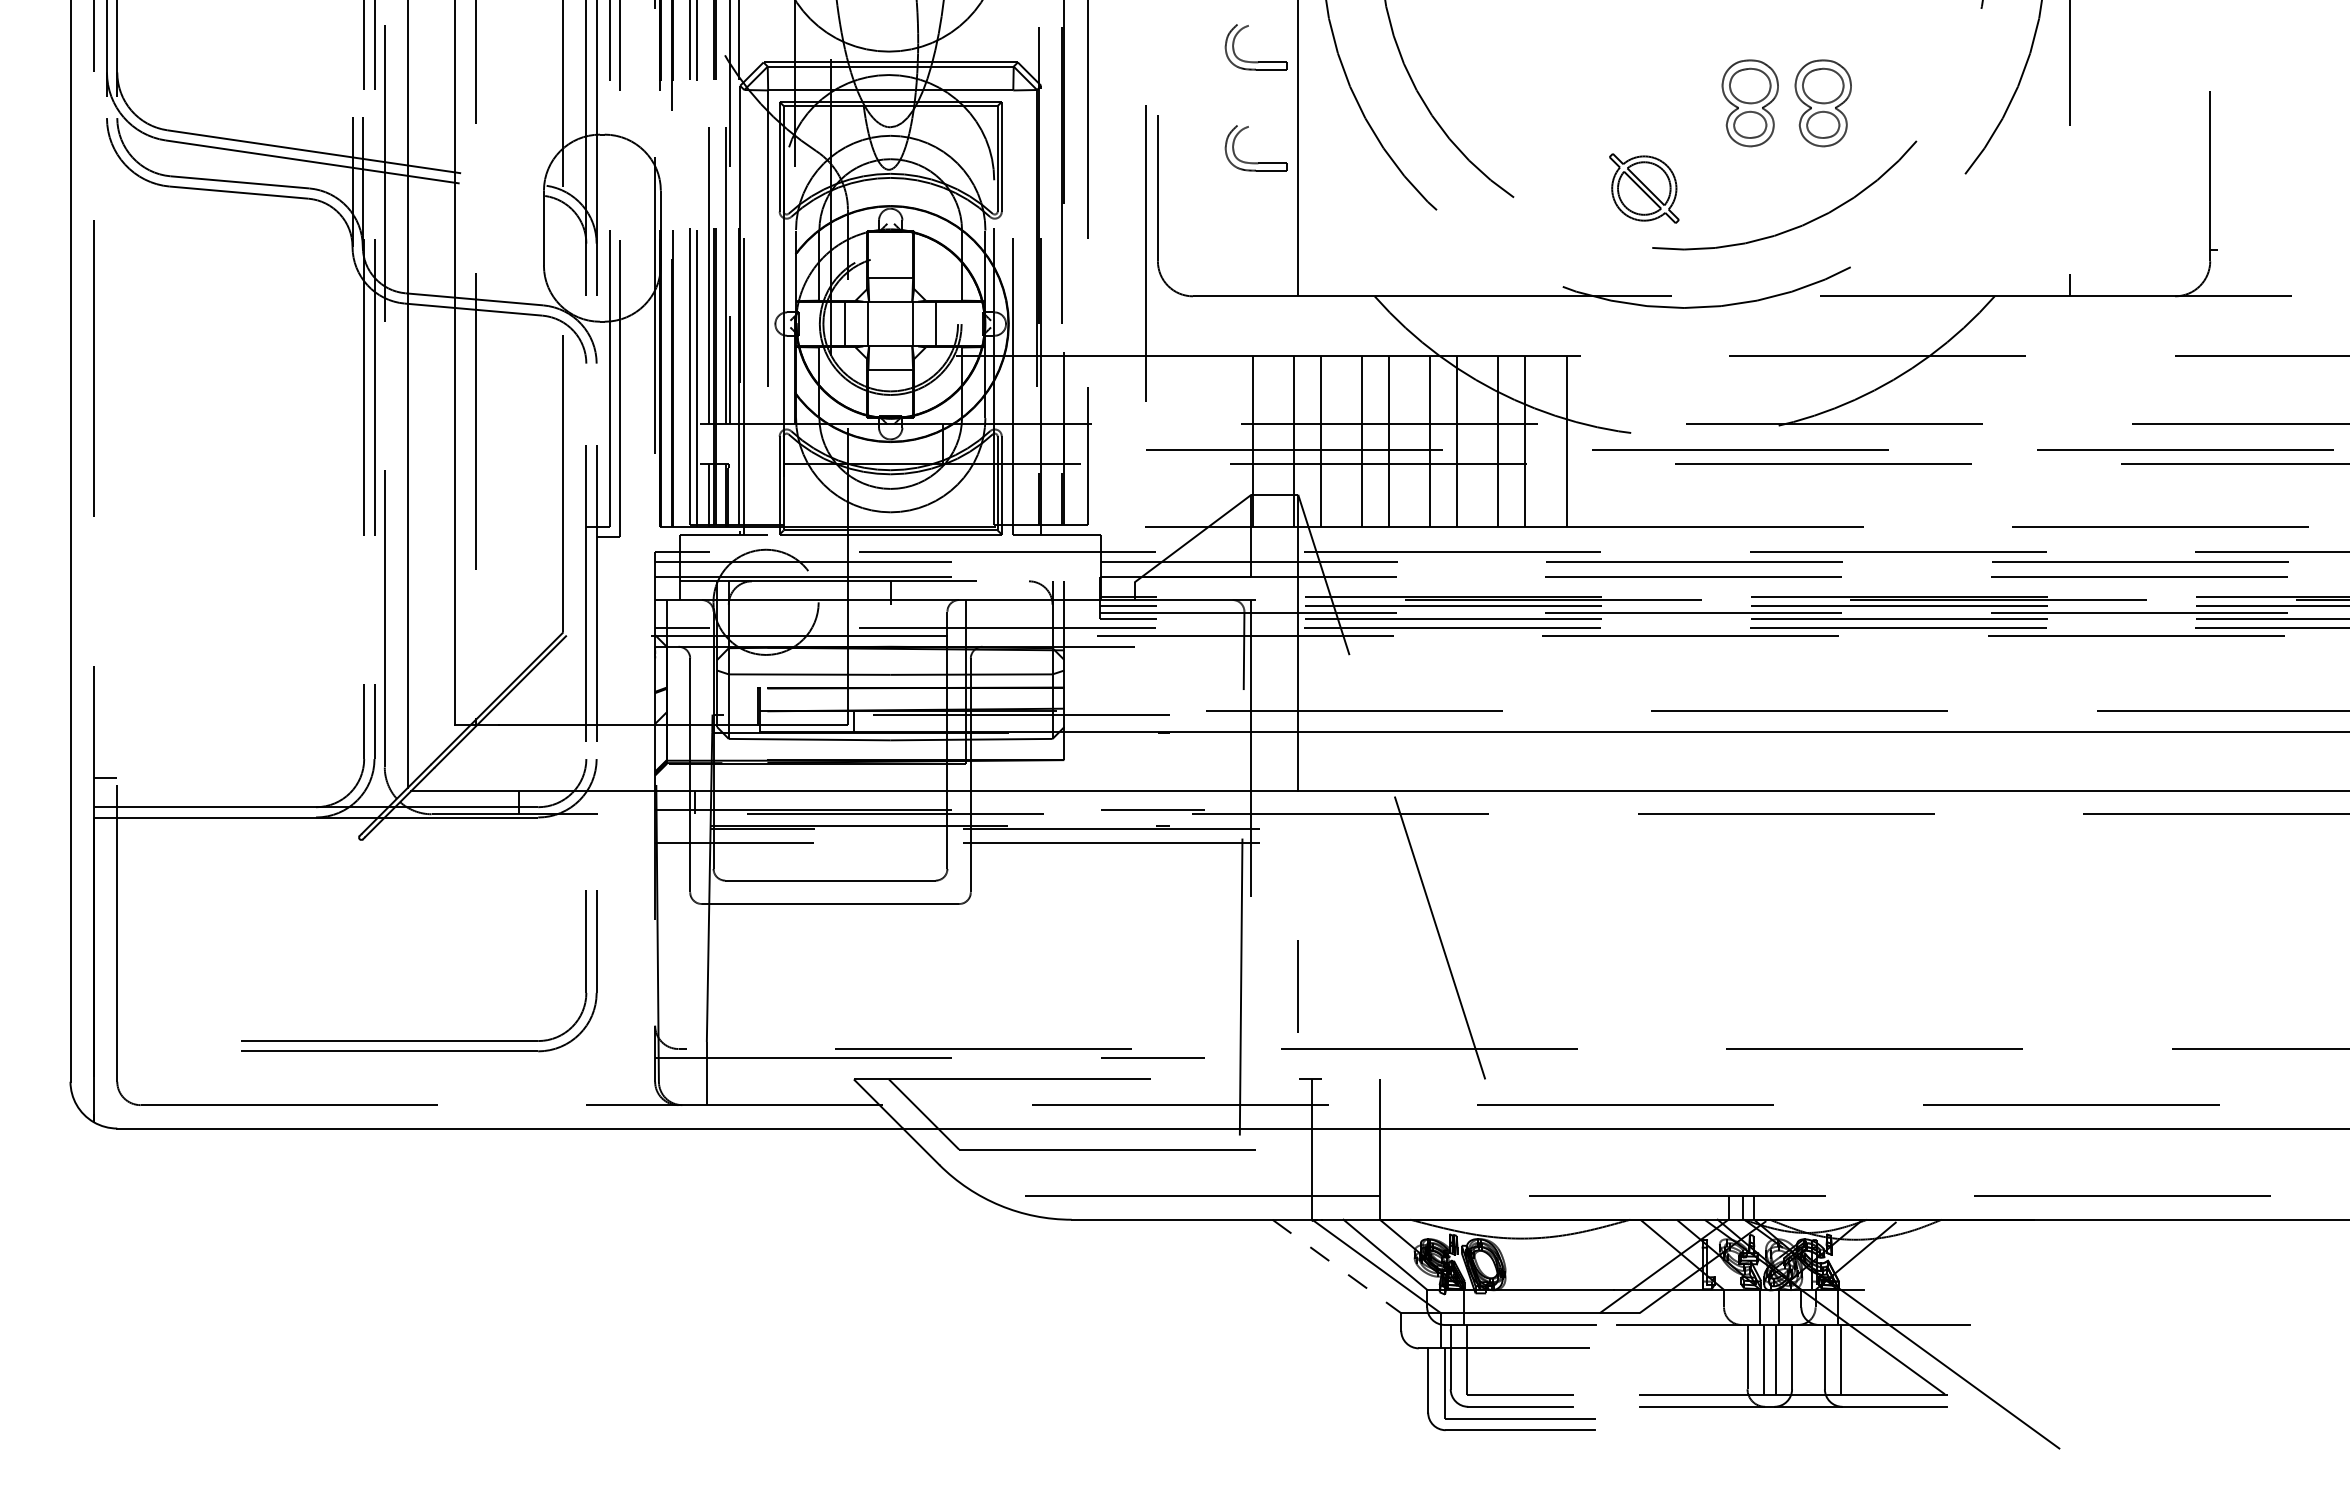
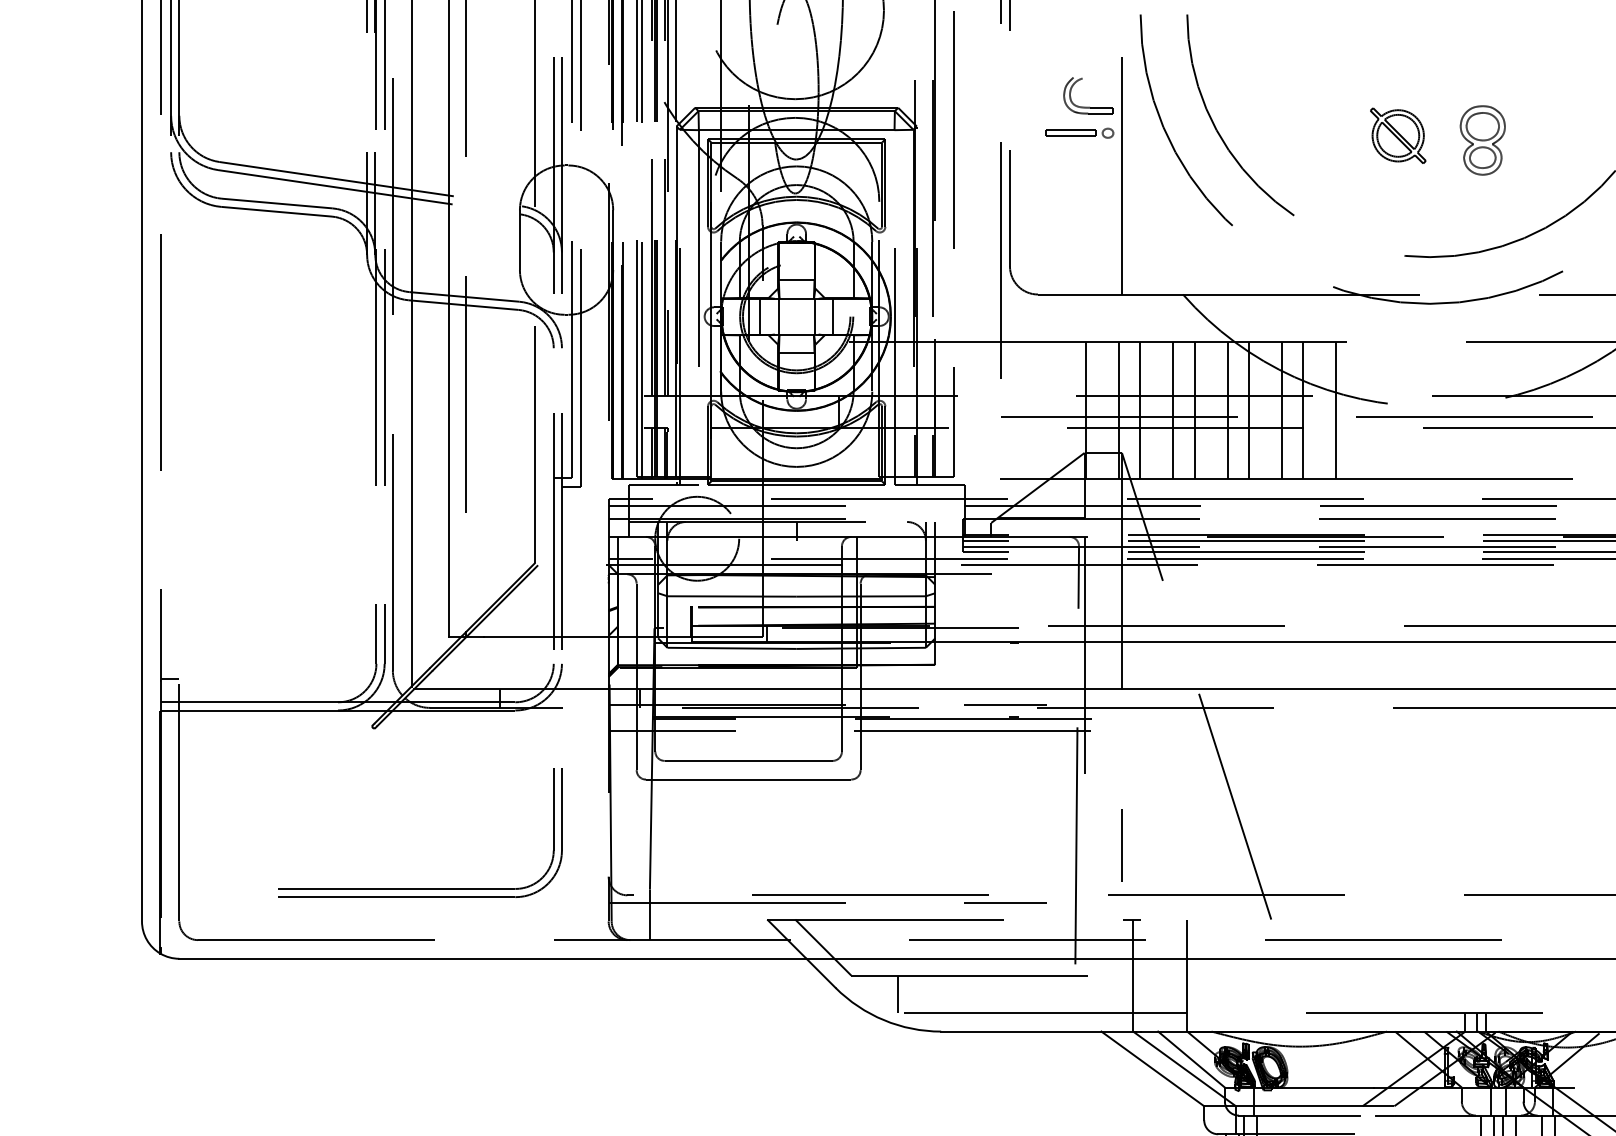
part: (1245, 93) -> (1079, 132), added
part: (1822, 103) -> (1540, 140), removed
part: (1255, 162) -> (1087, 187), removed
part: (1644, 188) -> (1398, 135), moved
line: (1017, 1172) -> (897, 993), added
line: (1336, 1266) -> (1152, 1068), dashed -> solid

